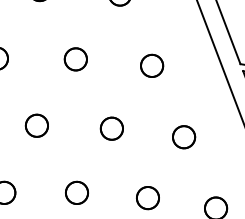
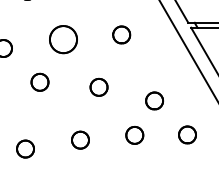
part: (75, 58) -> (62, 38), size x1.6
part: (36, 124) -> (39, 81), moved
part: (184, 136) -> (154, 100), moved

